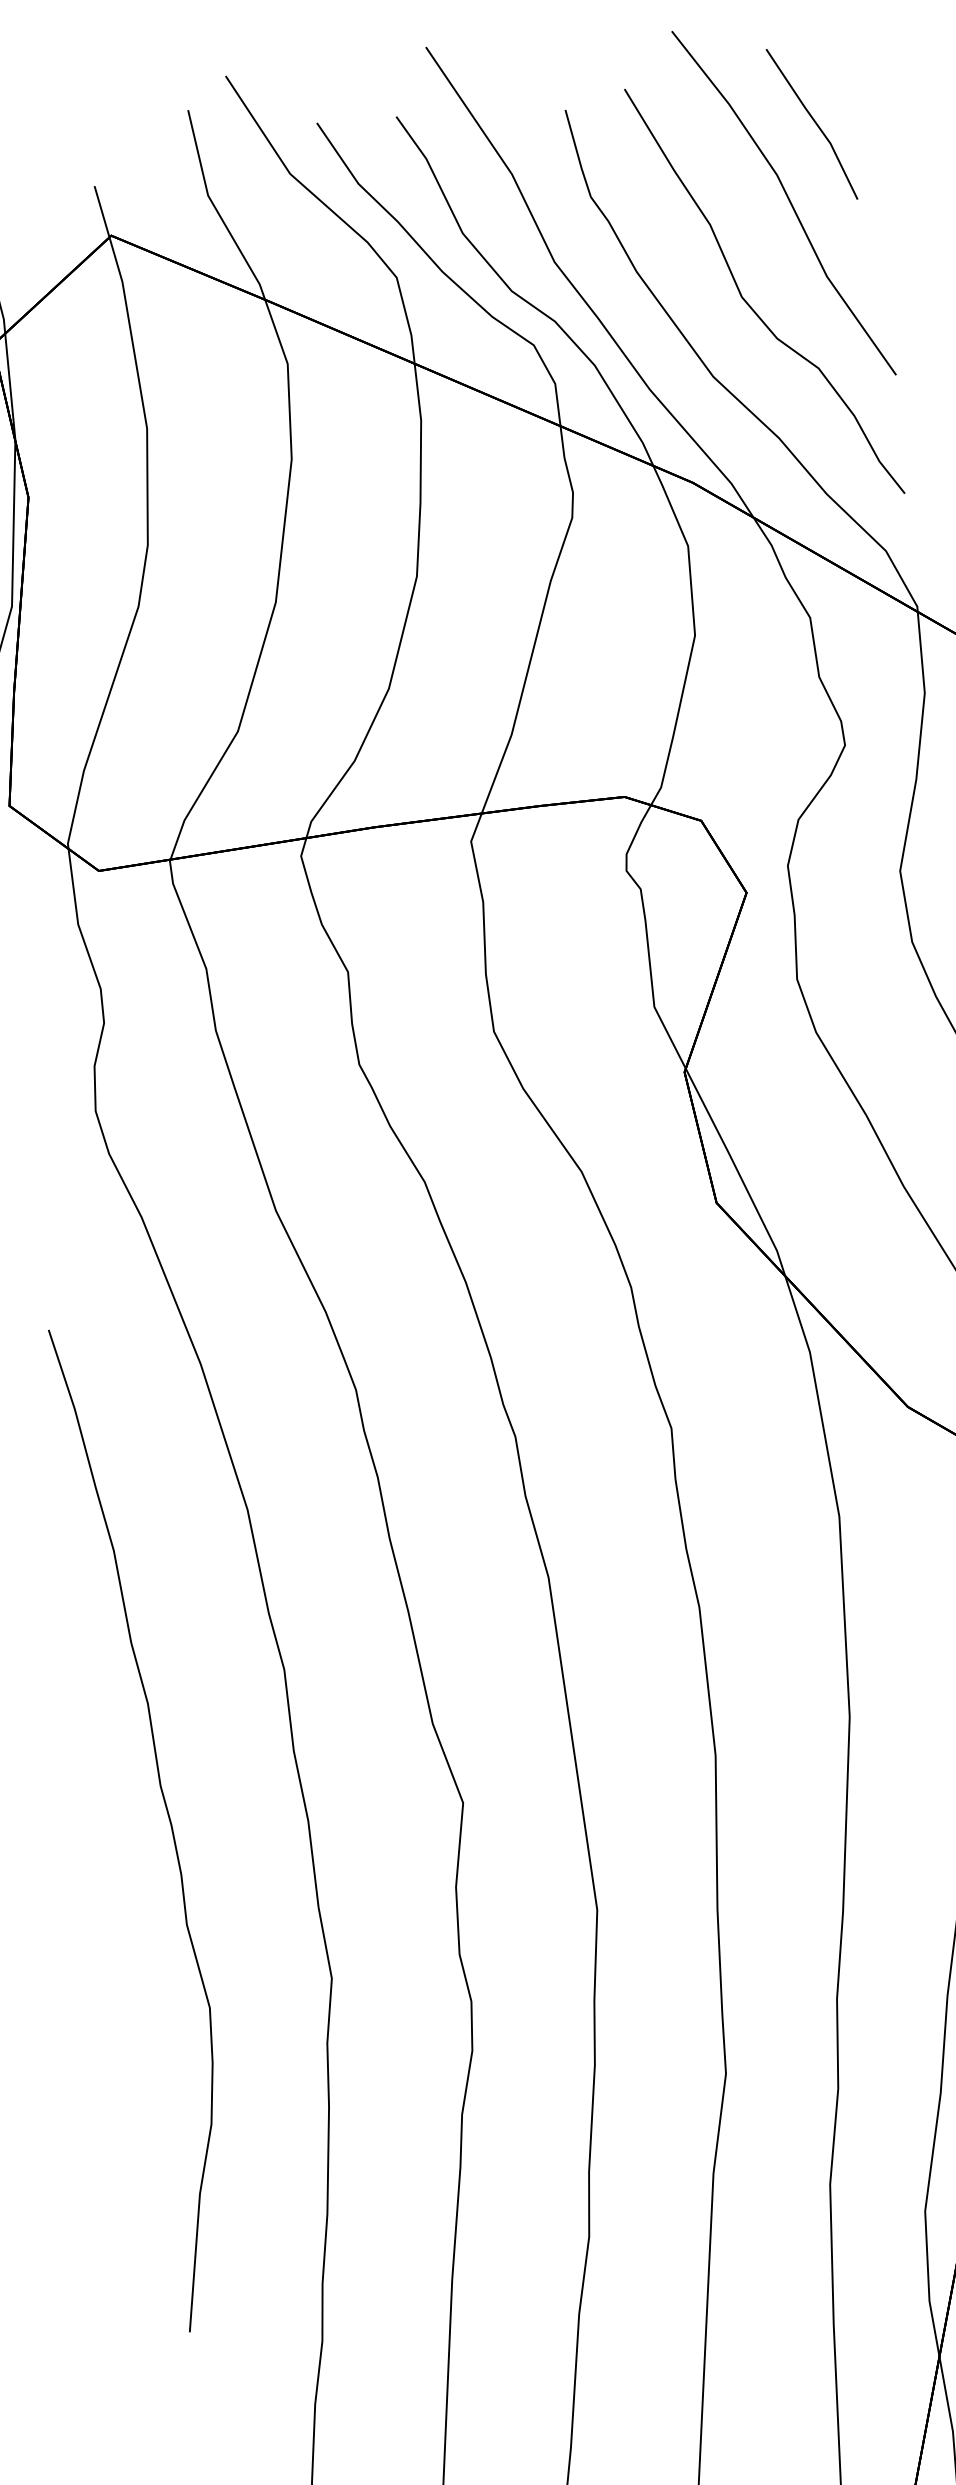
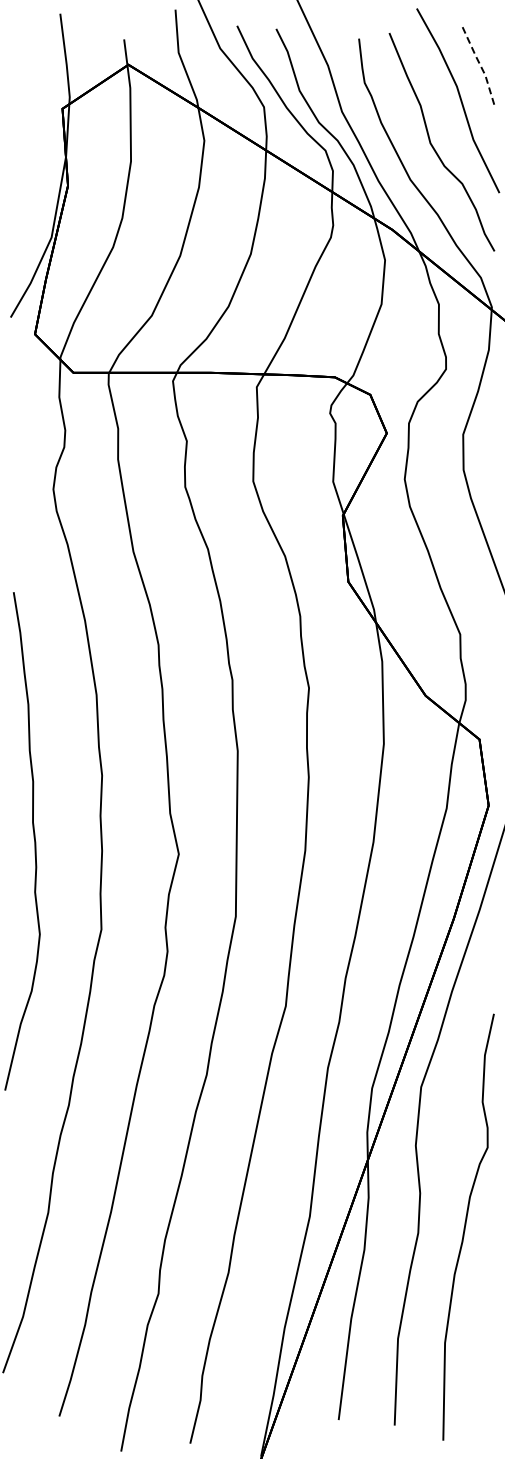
line: (814, 121) -> (479, 63), solid -> dashed

